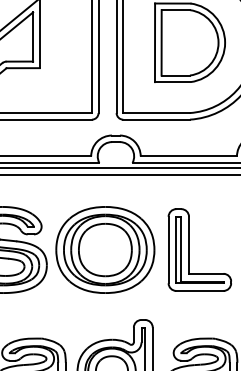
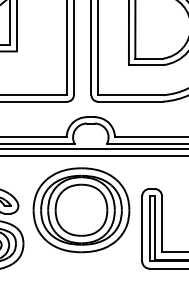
part: (105, 249) -> (81, 209), moved

